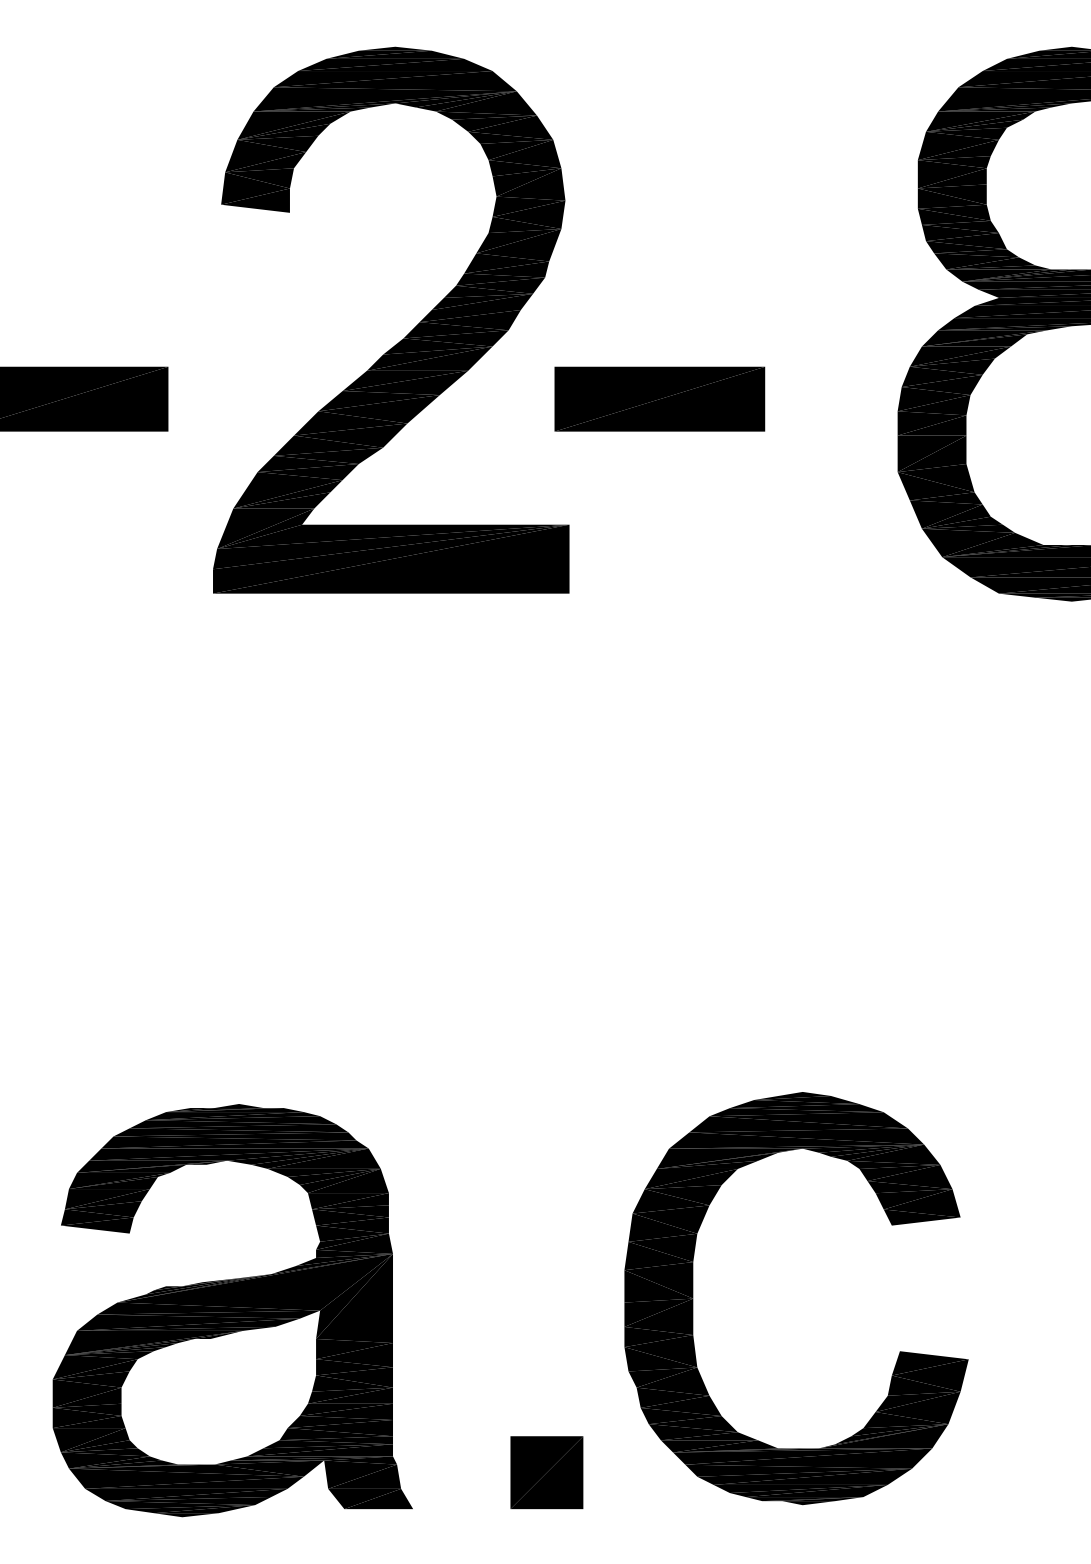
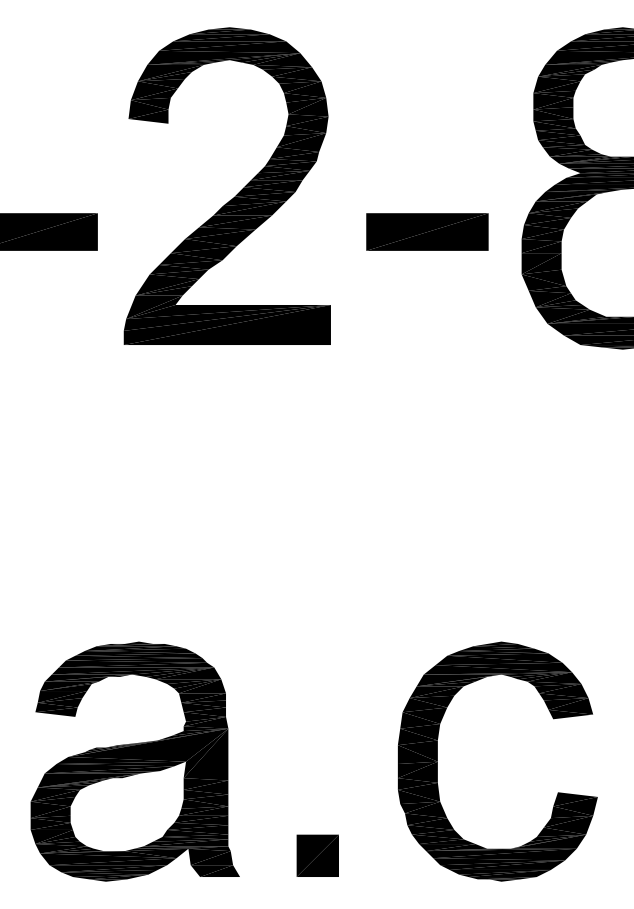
part: (659, 398) -> (427, 231), moved
part: (692, 1298) -> (437, 761), moved

